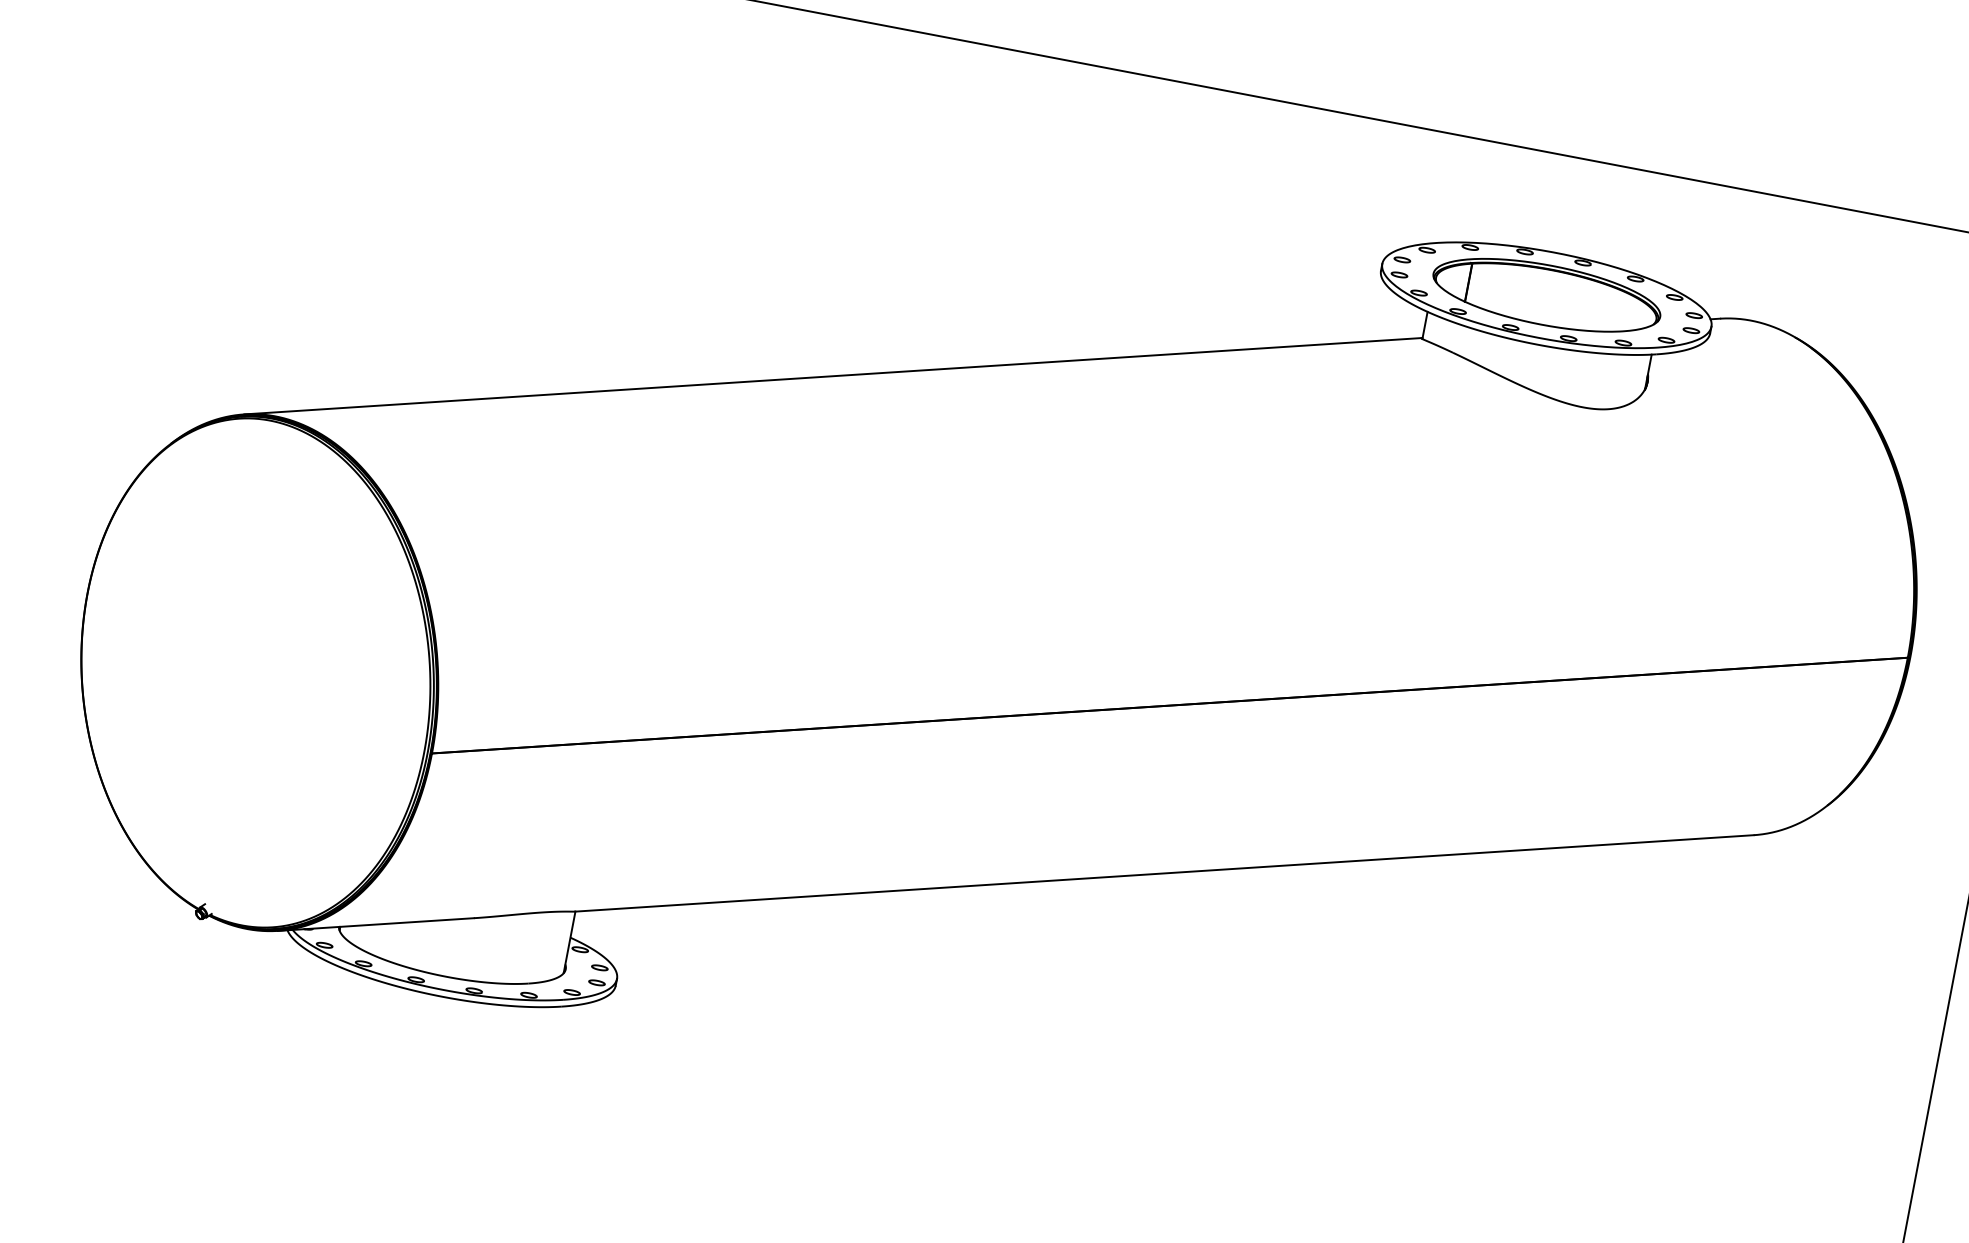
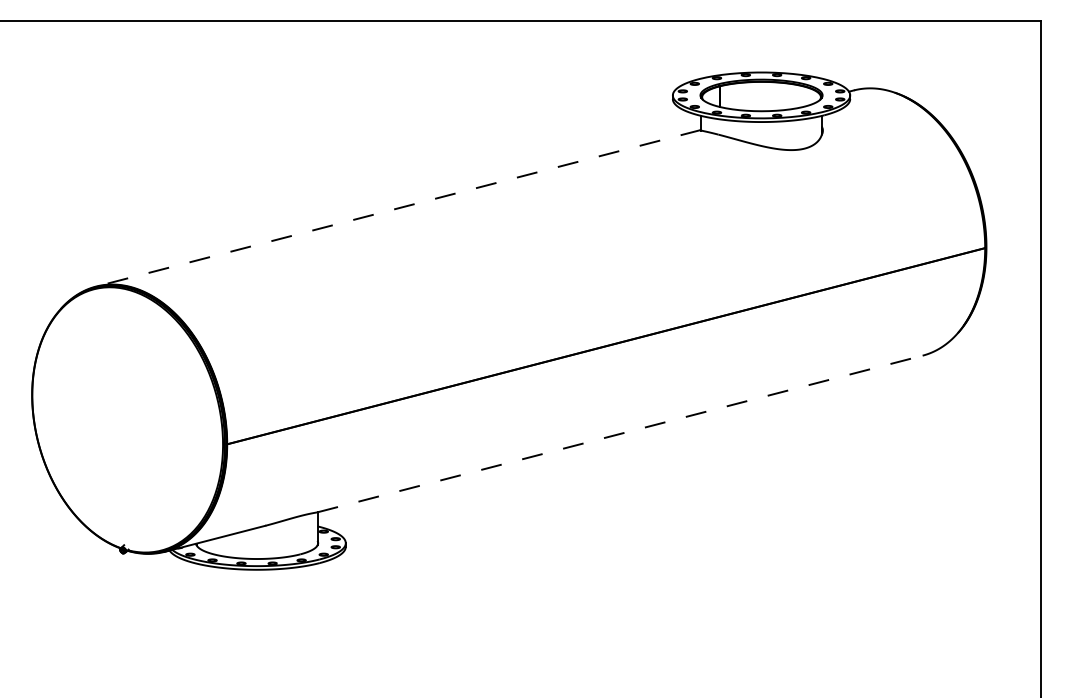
line: (833, 376) -> (398, 208), solid -> dashed
line: (1165, 874) -> (620, 434), solid -> dashed

